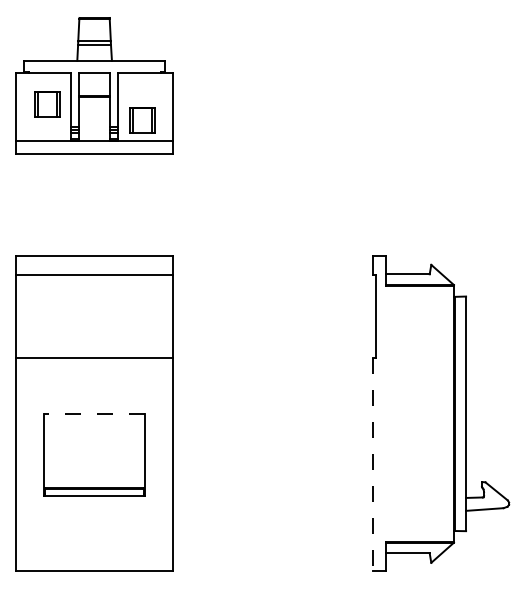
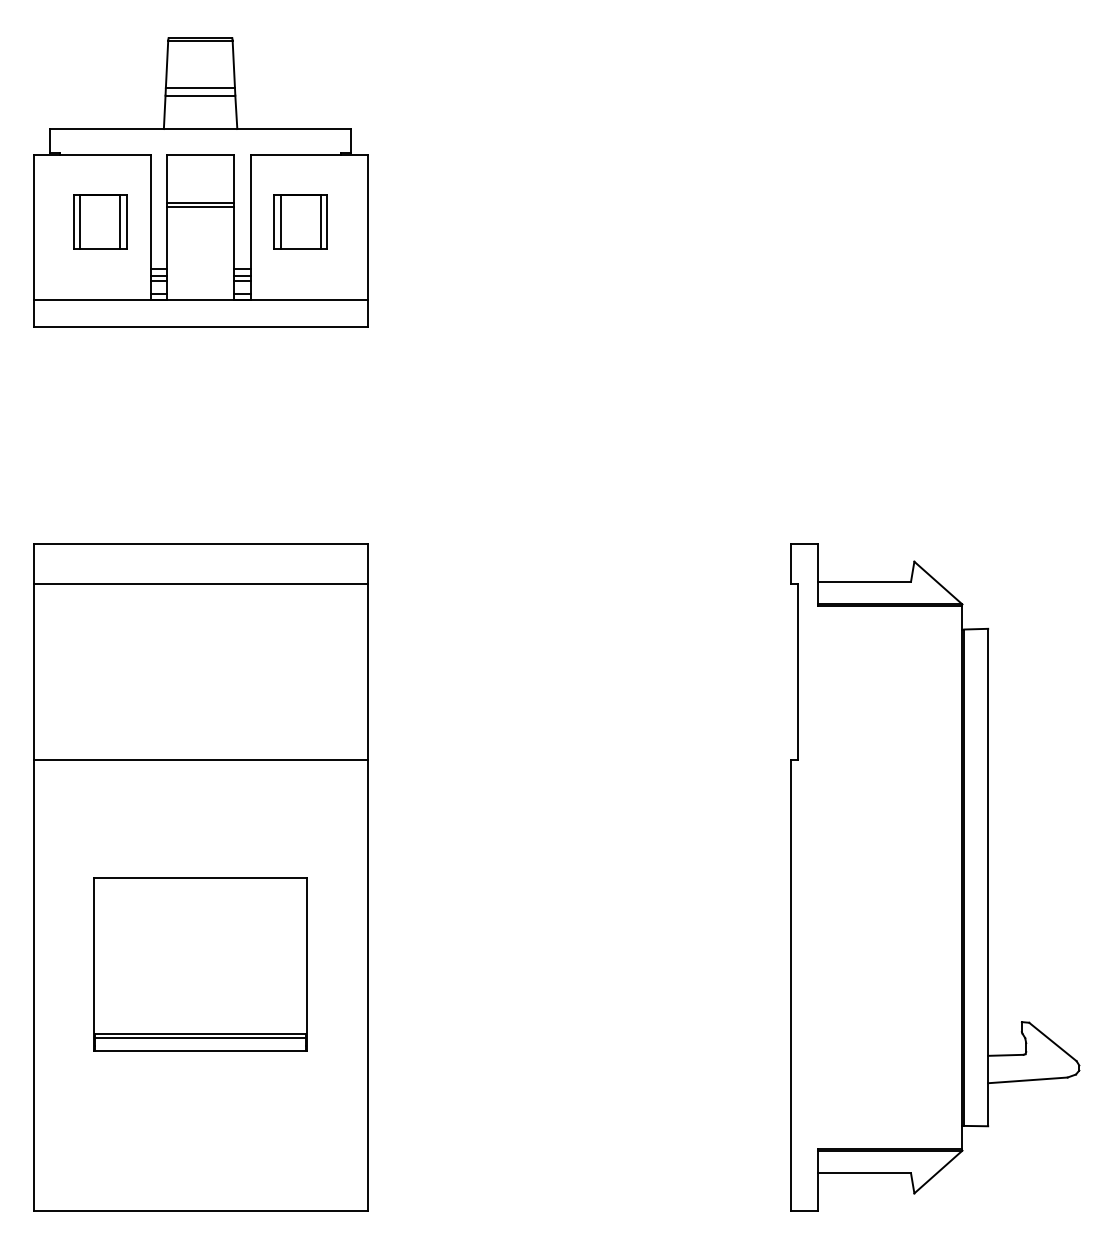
part: (142, 120) -> (299, 221), moved
line: (94, 413) -> (200, 876), dashed -> solid
line: (373, 465) -> (791, 987), dashed -> solid

